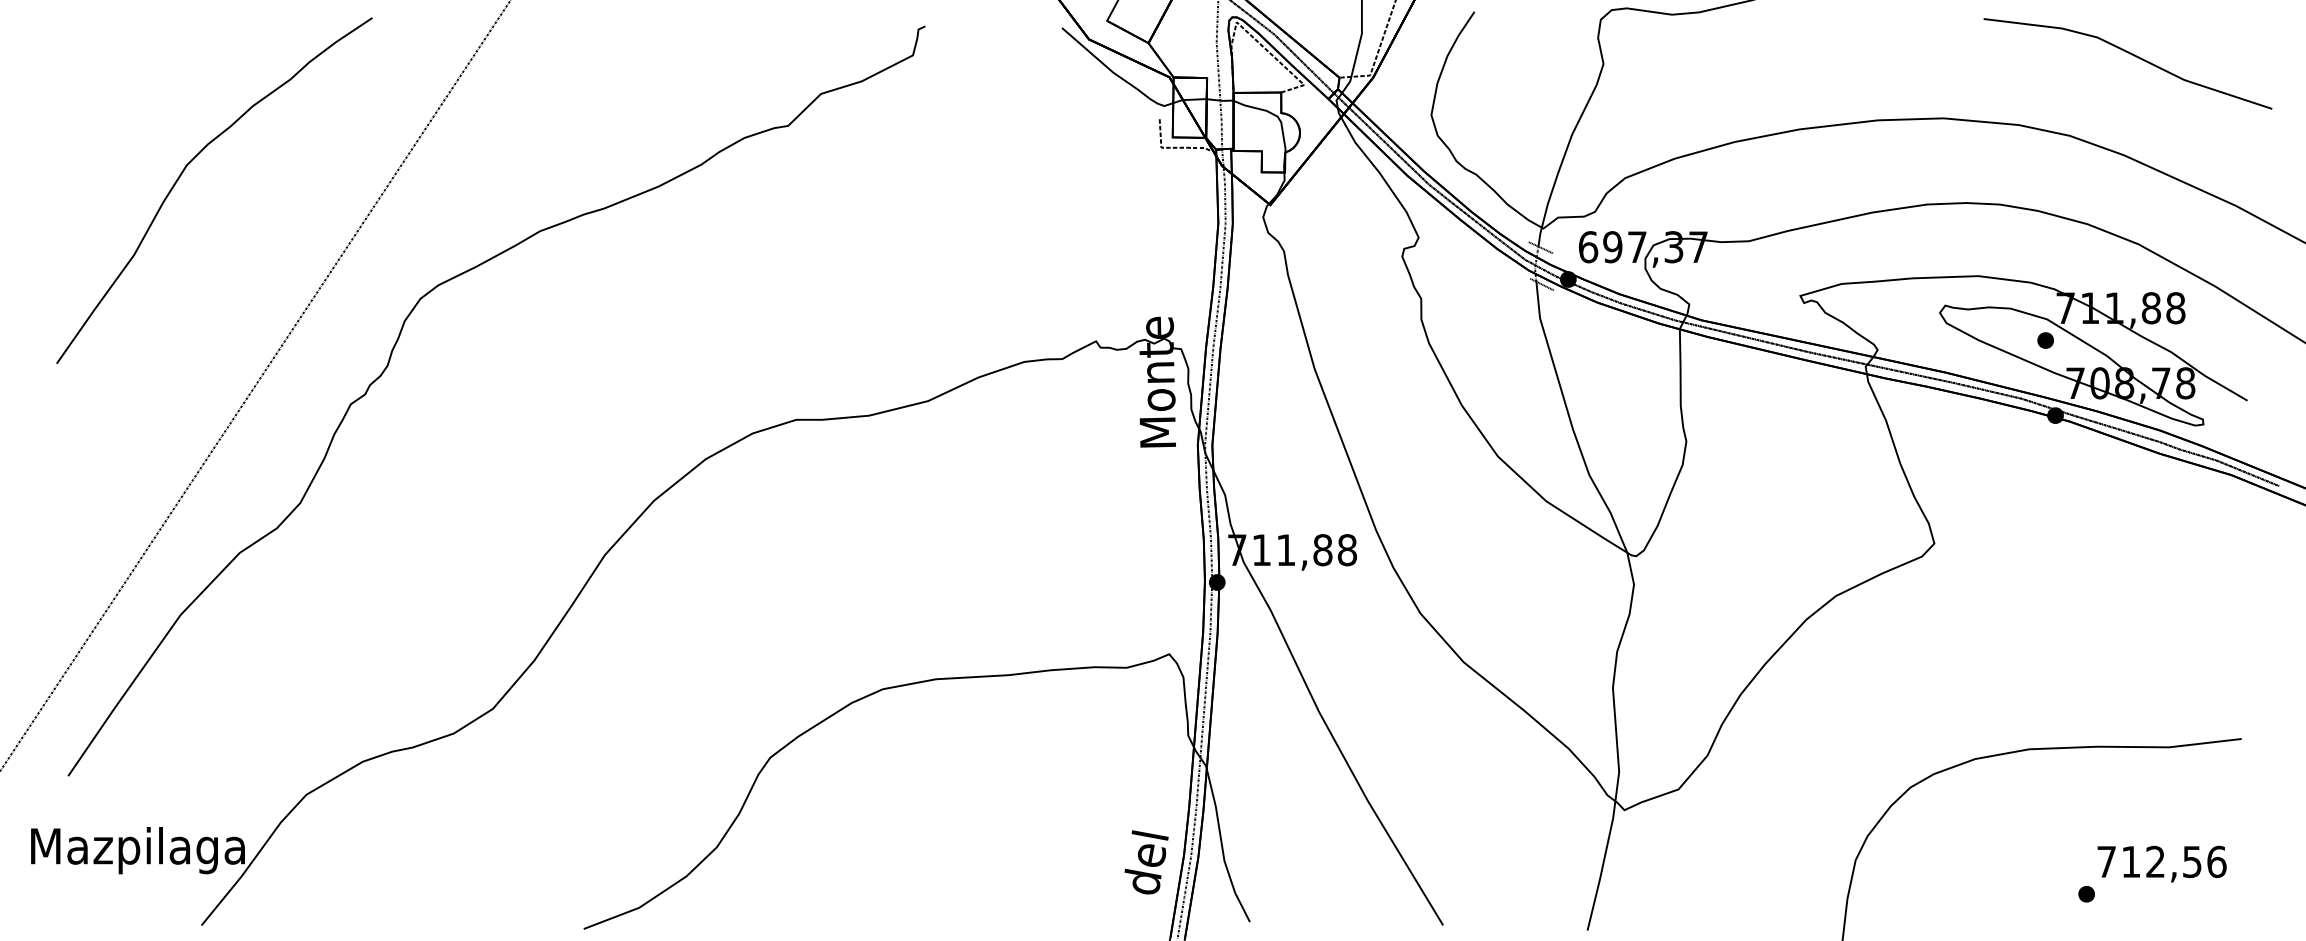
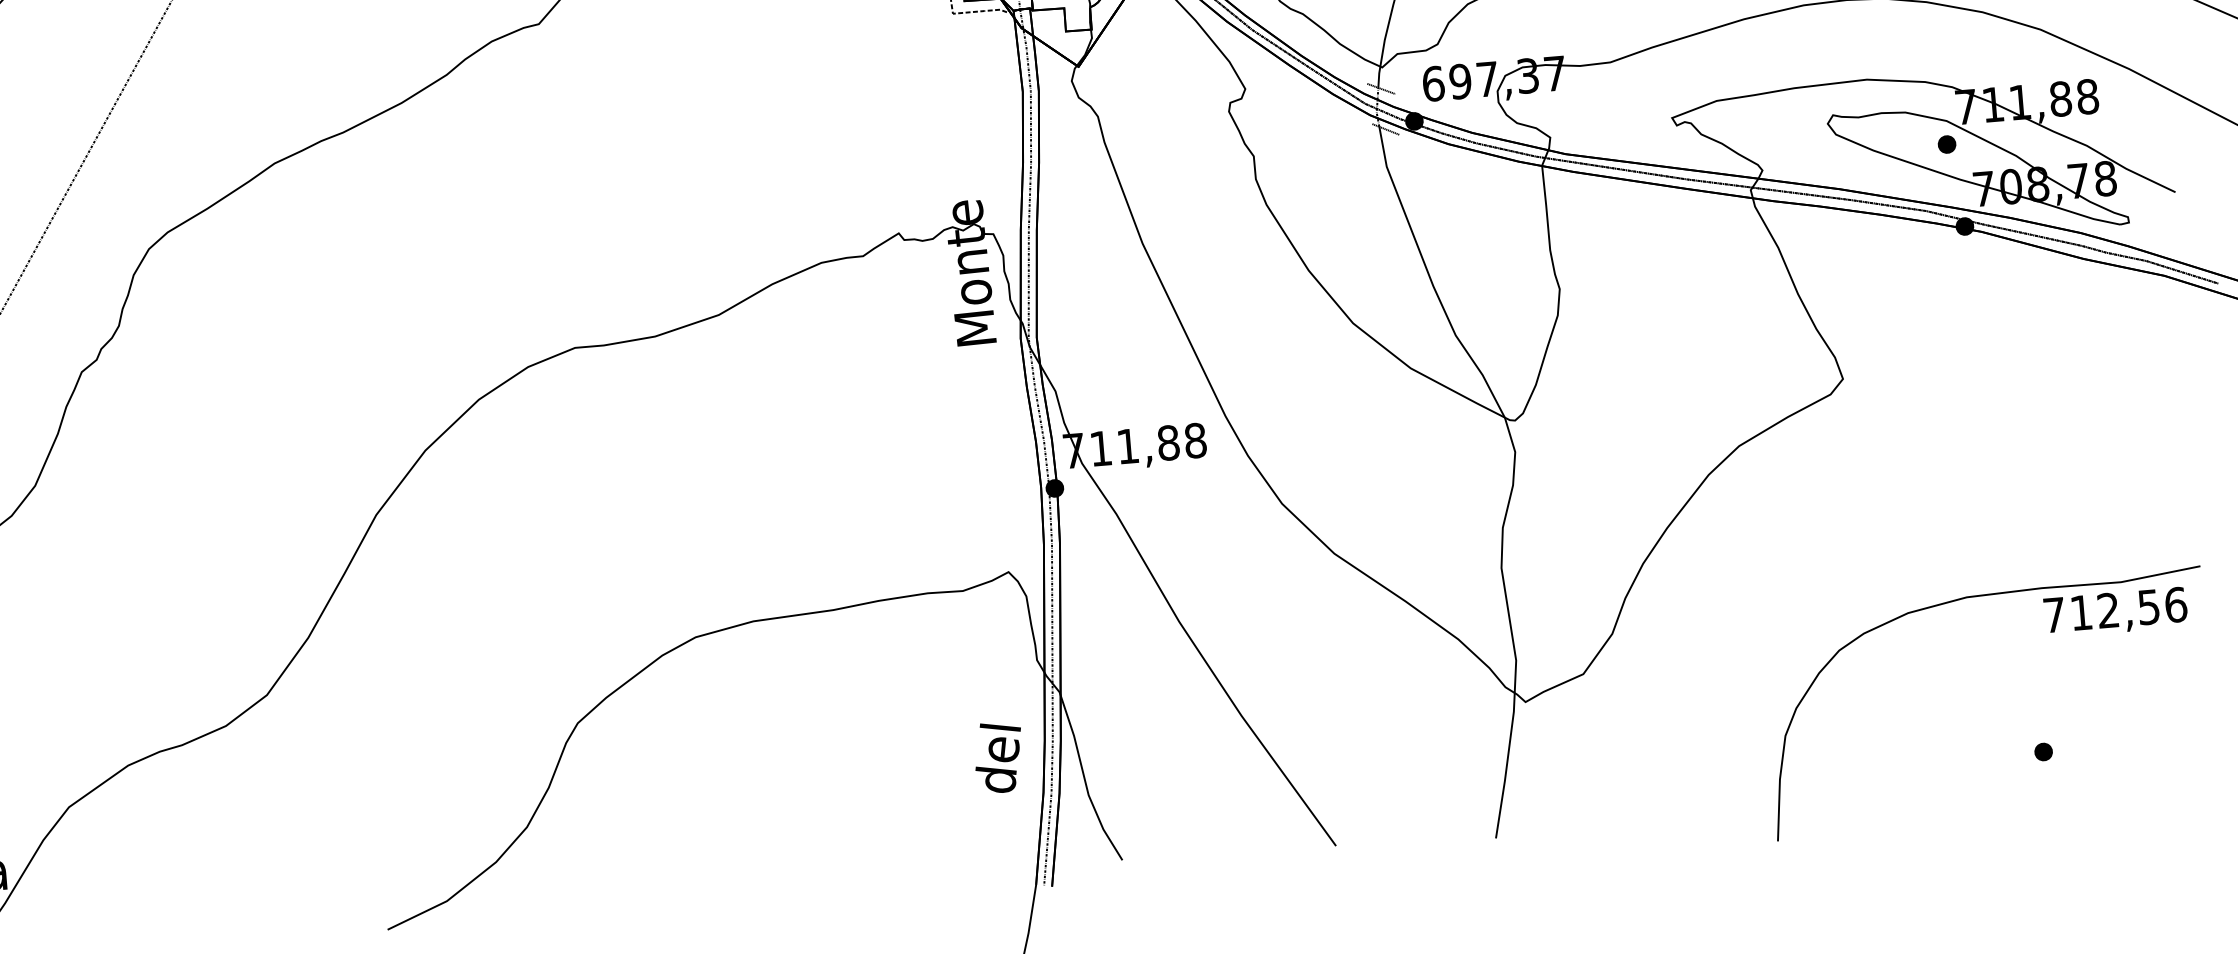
text: (1146, 862) -> (998, 757), moved
text: (2161, 863) -> (2115, 611), moved

